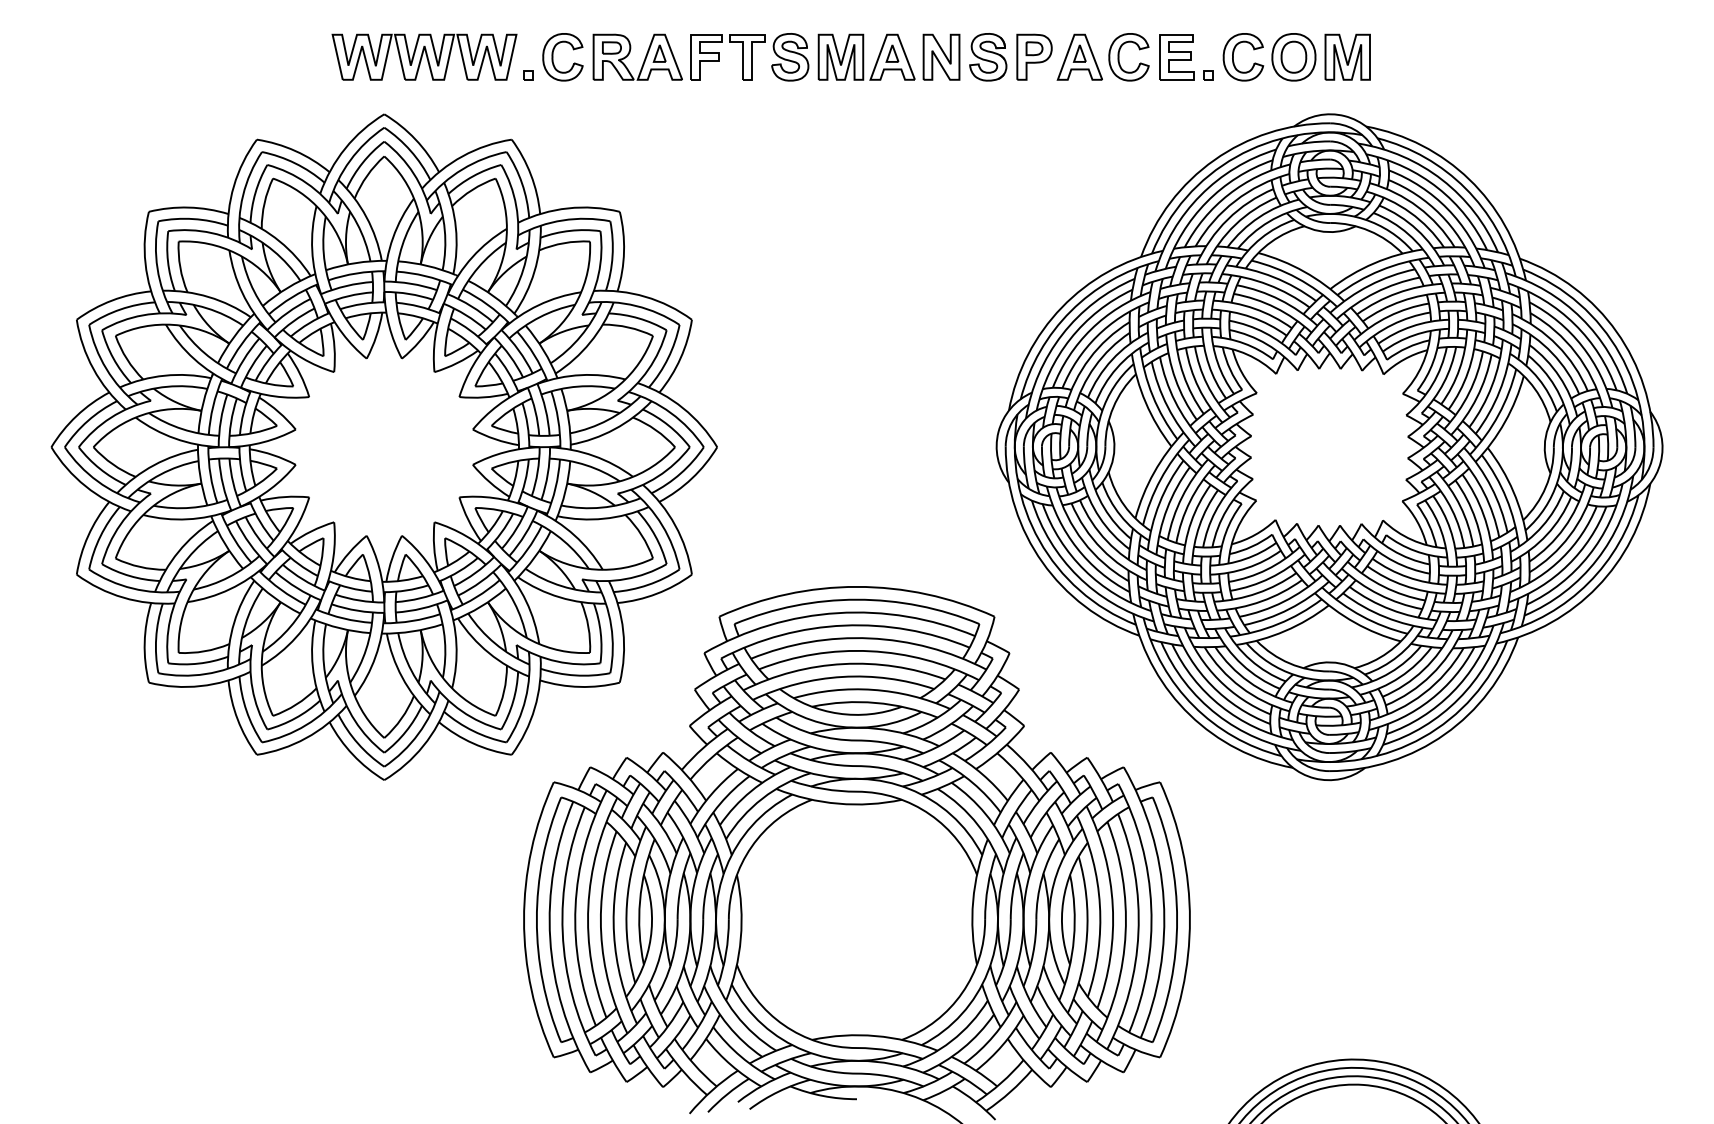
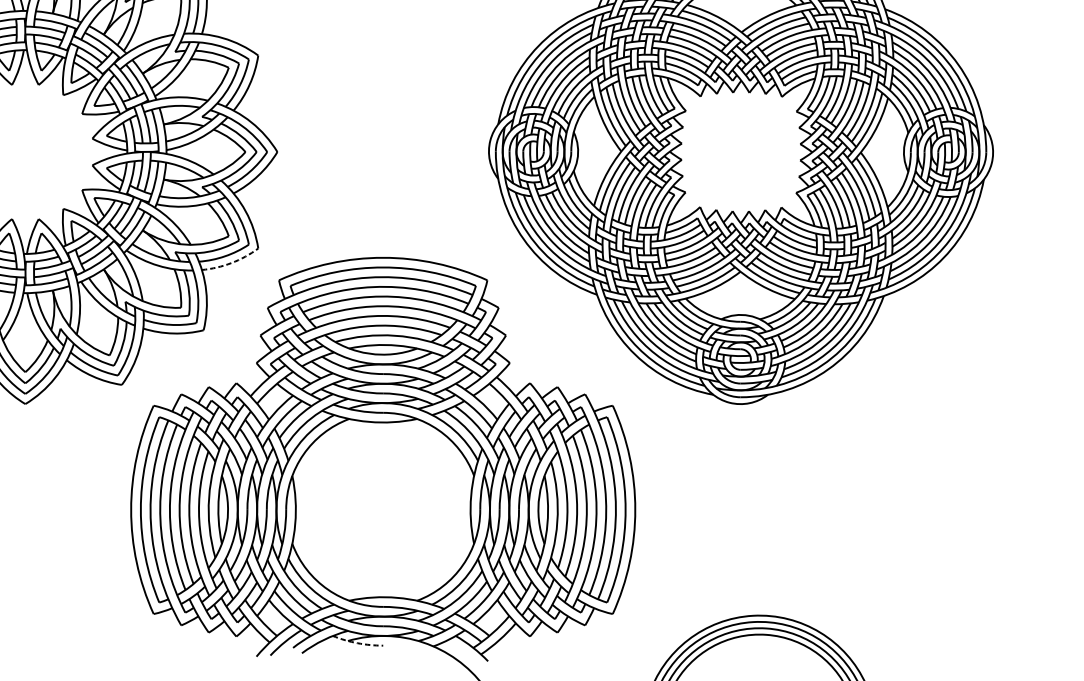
arc: (656, 593) -> (231, 262), solid -> dashed
arc: (823, 1096) -> (357, 643), solid -> dashed

